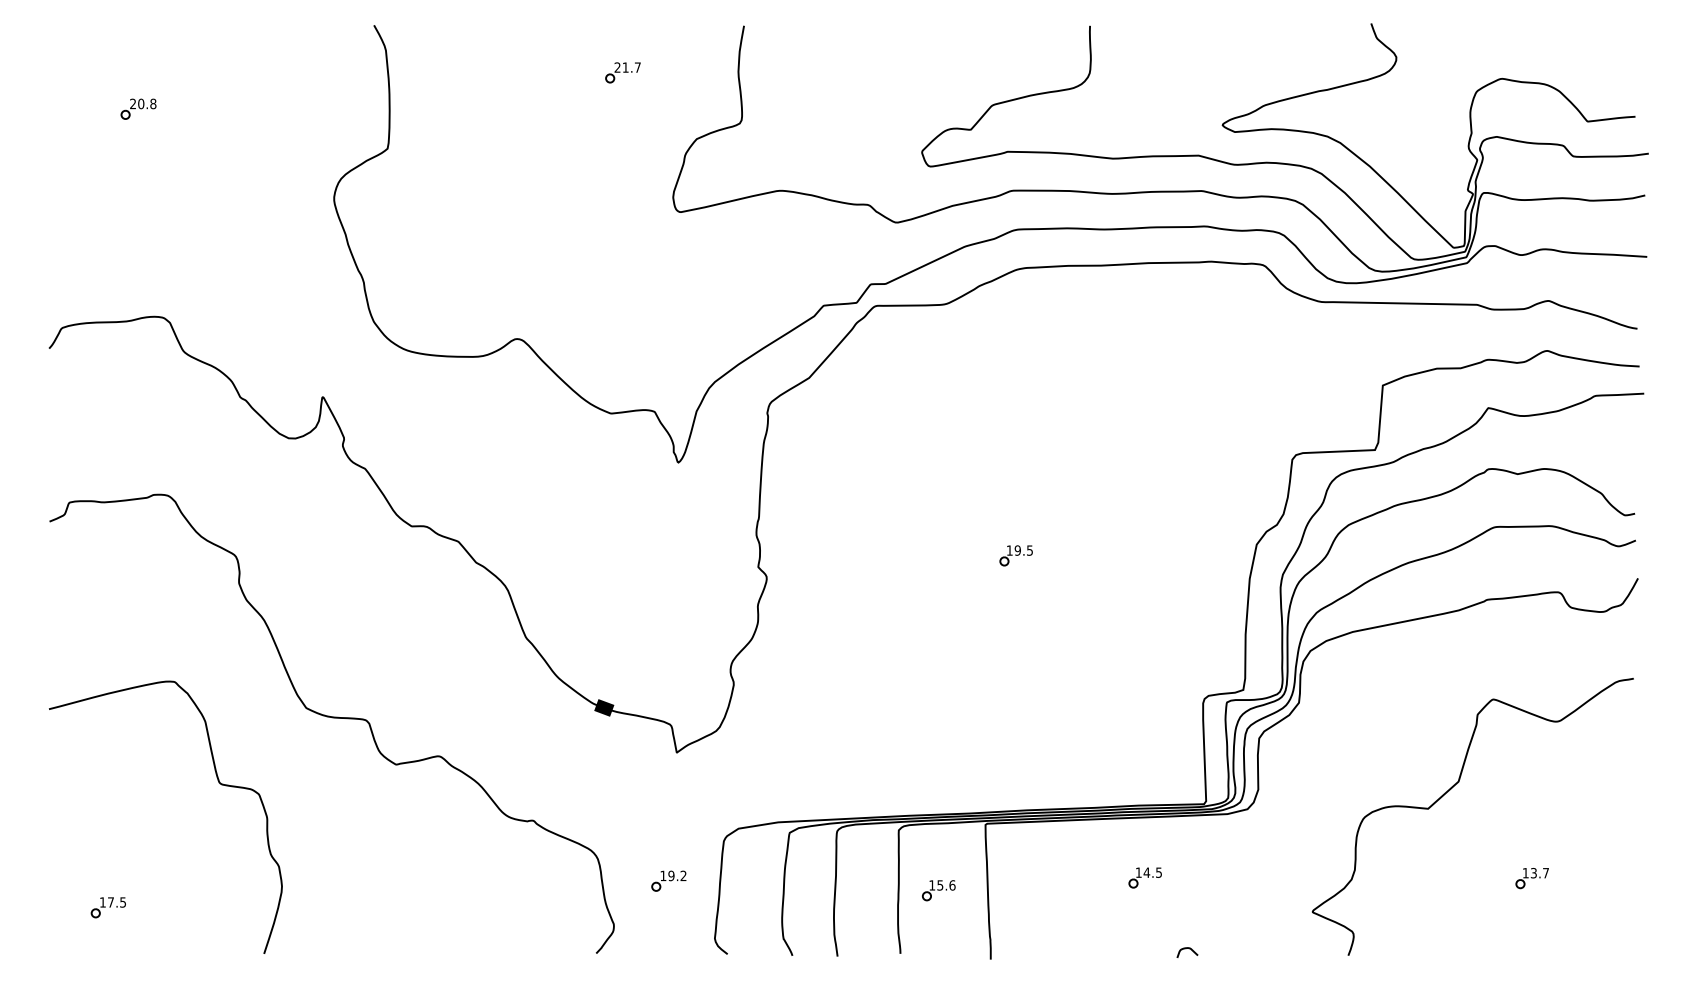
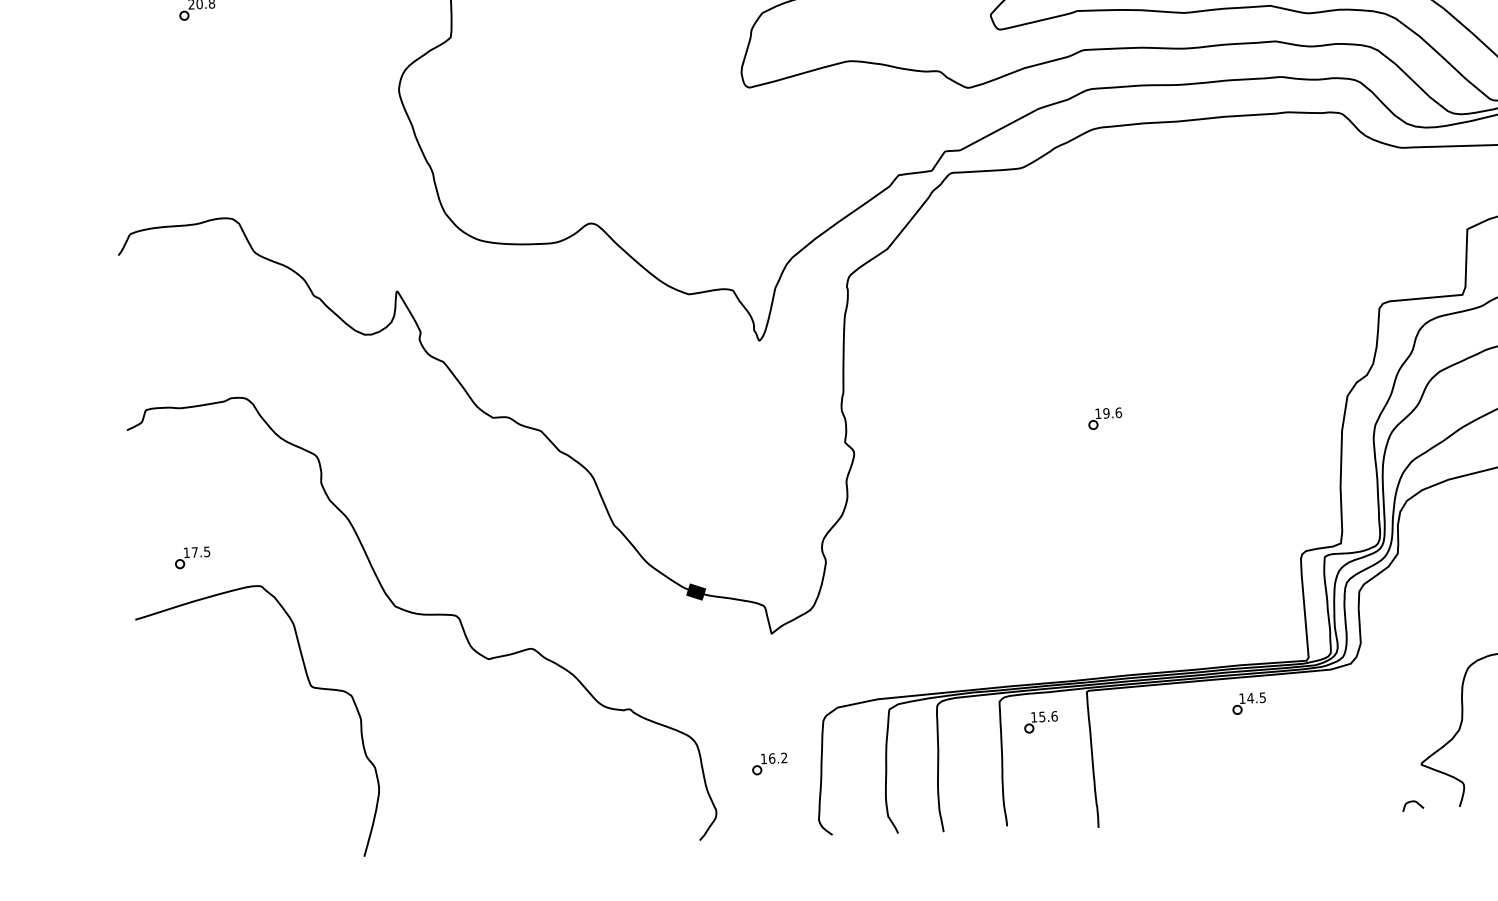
text: (1029, 550) -> (1118, 412), 19.5 -> 19.6
text: (671, 875) -> (772, 758), 19.2 -> 16.2
part: (1144, 877) -> (1248, 703), moved
part: (938, 890) -> (1040, 722), moved
part: (107, 907) -> (191, 557), moved
curve: (1185, 949) -> (1411, 802), moved

